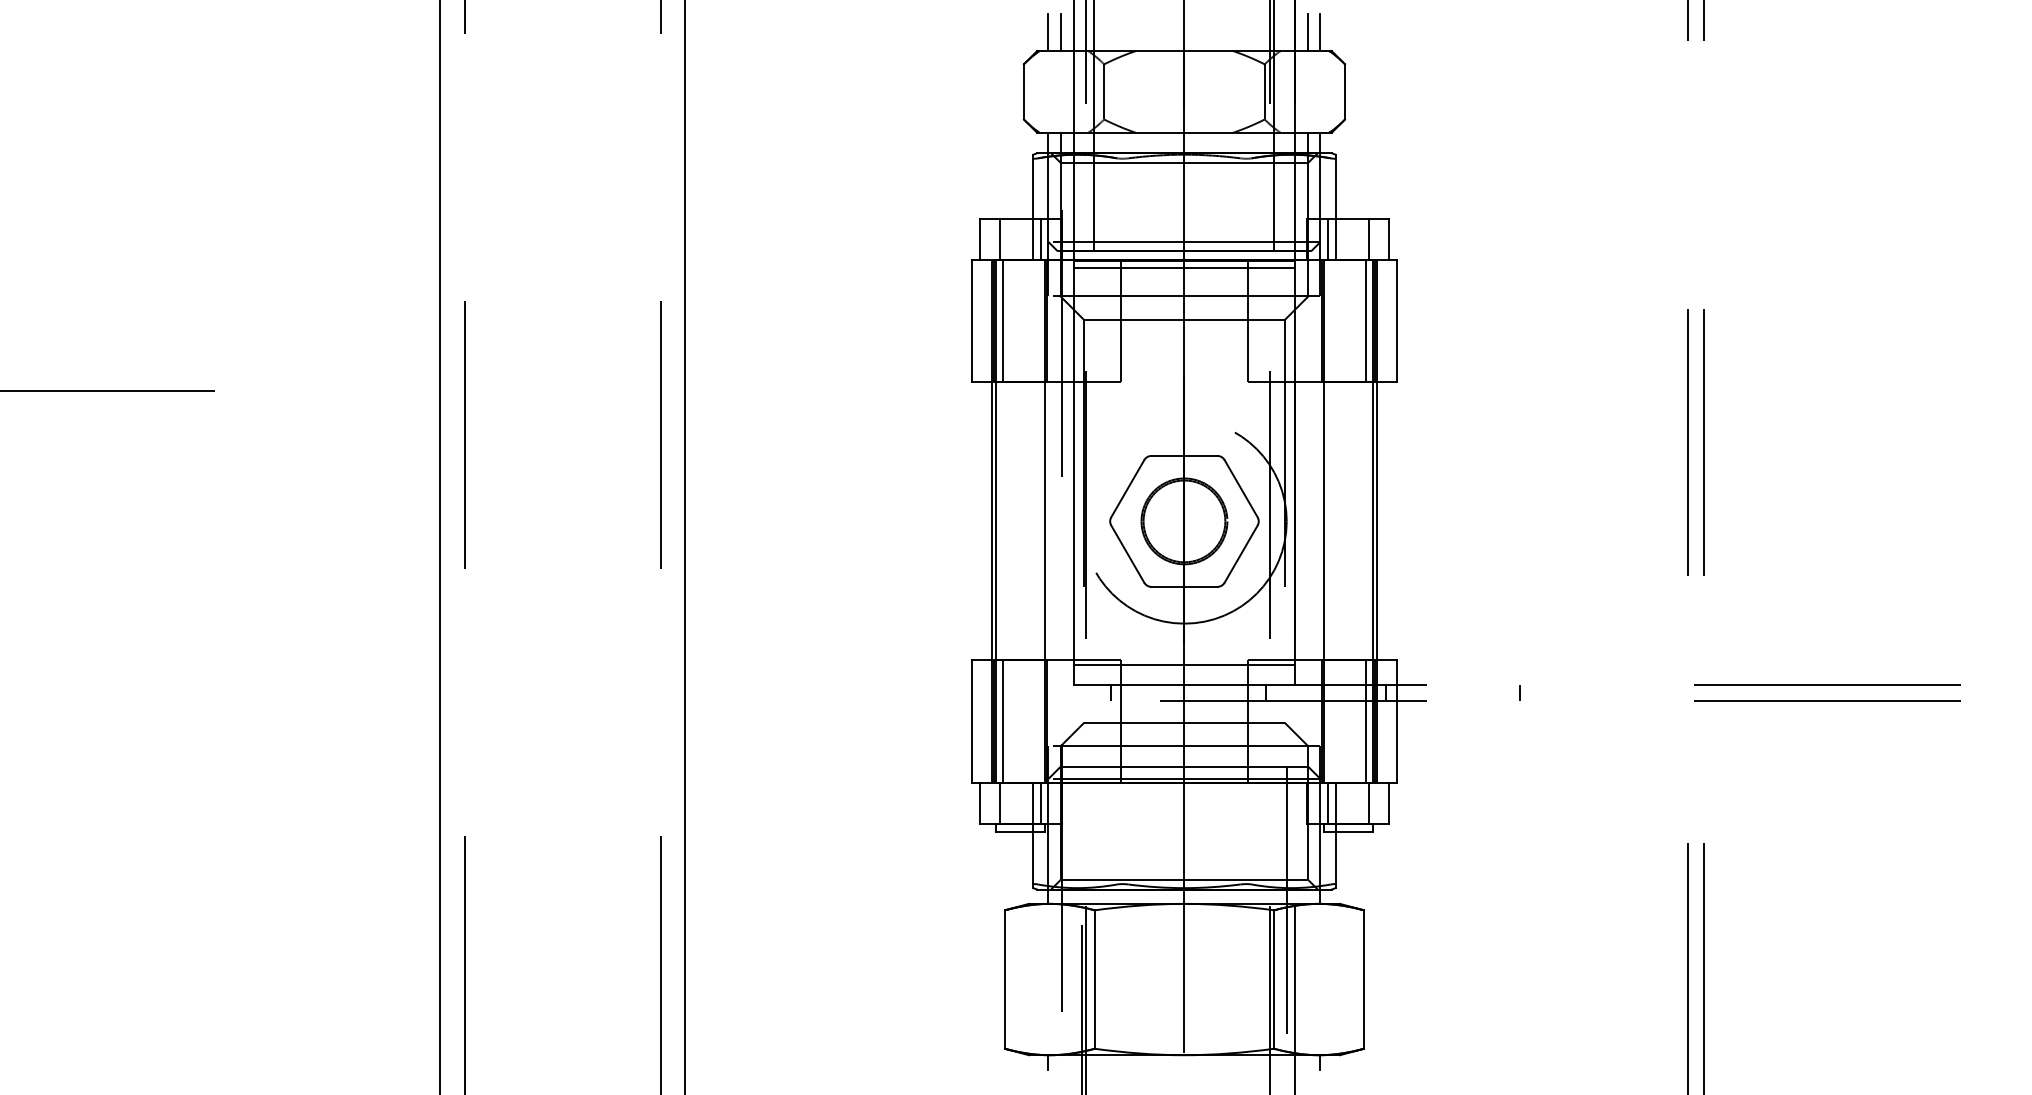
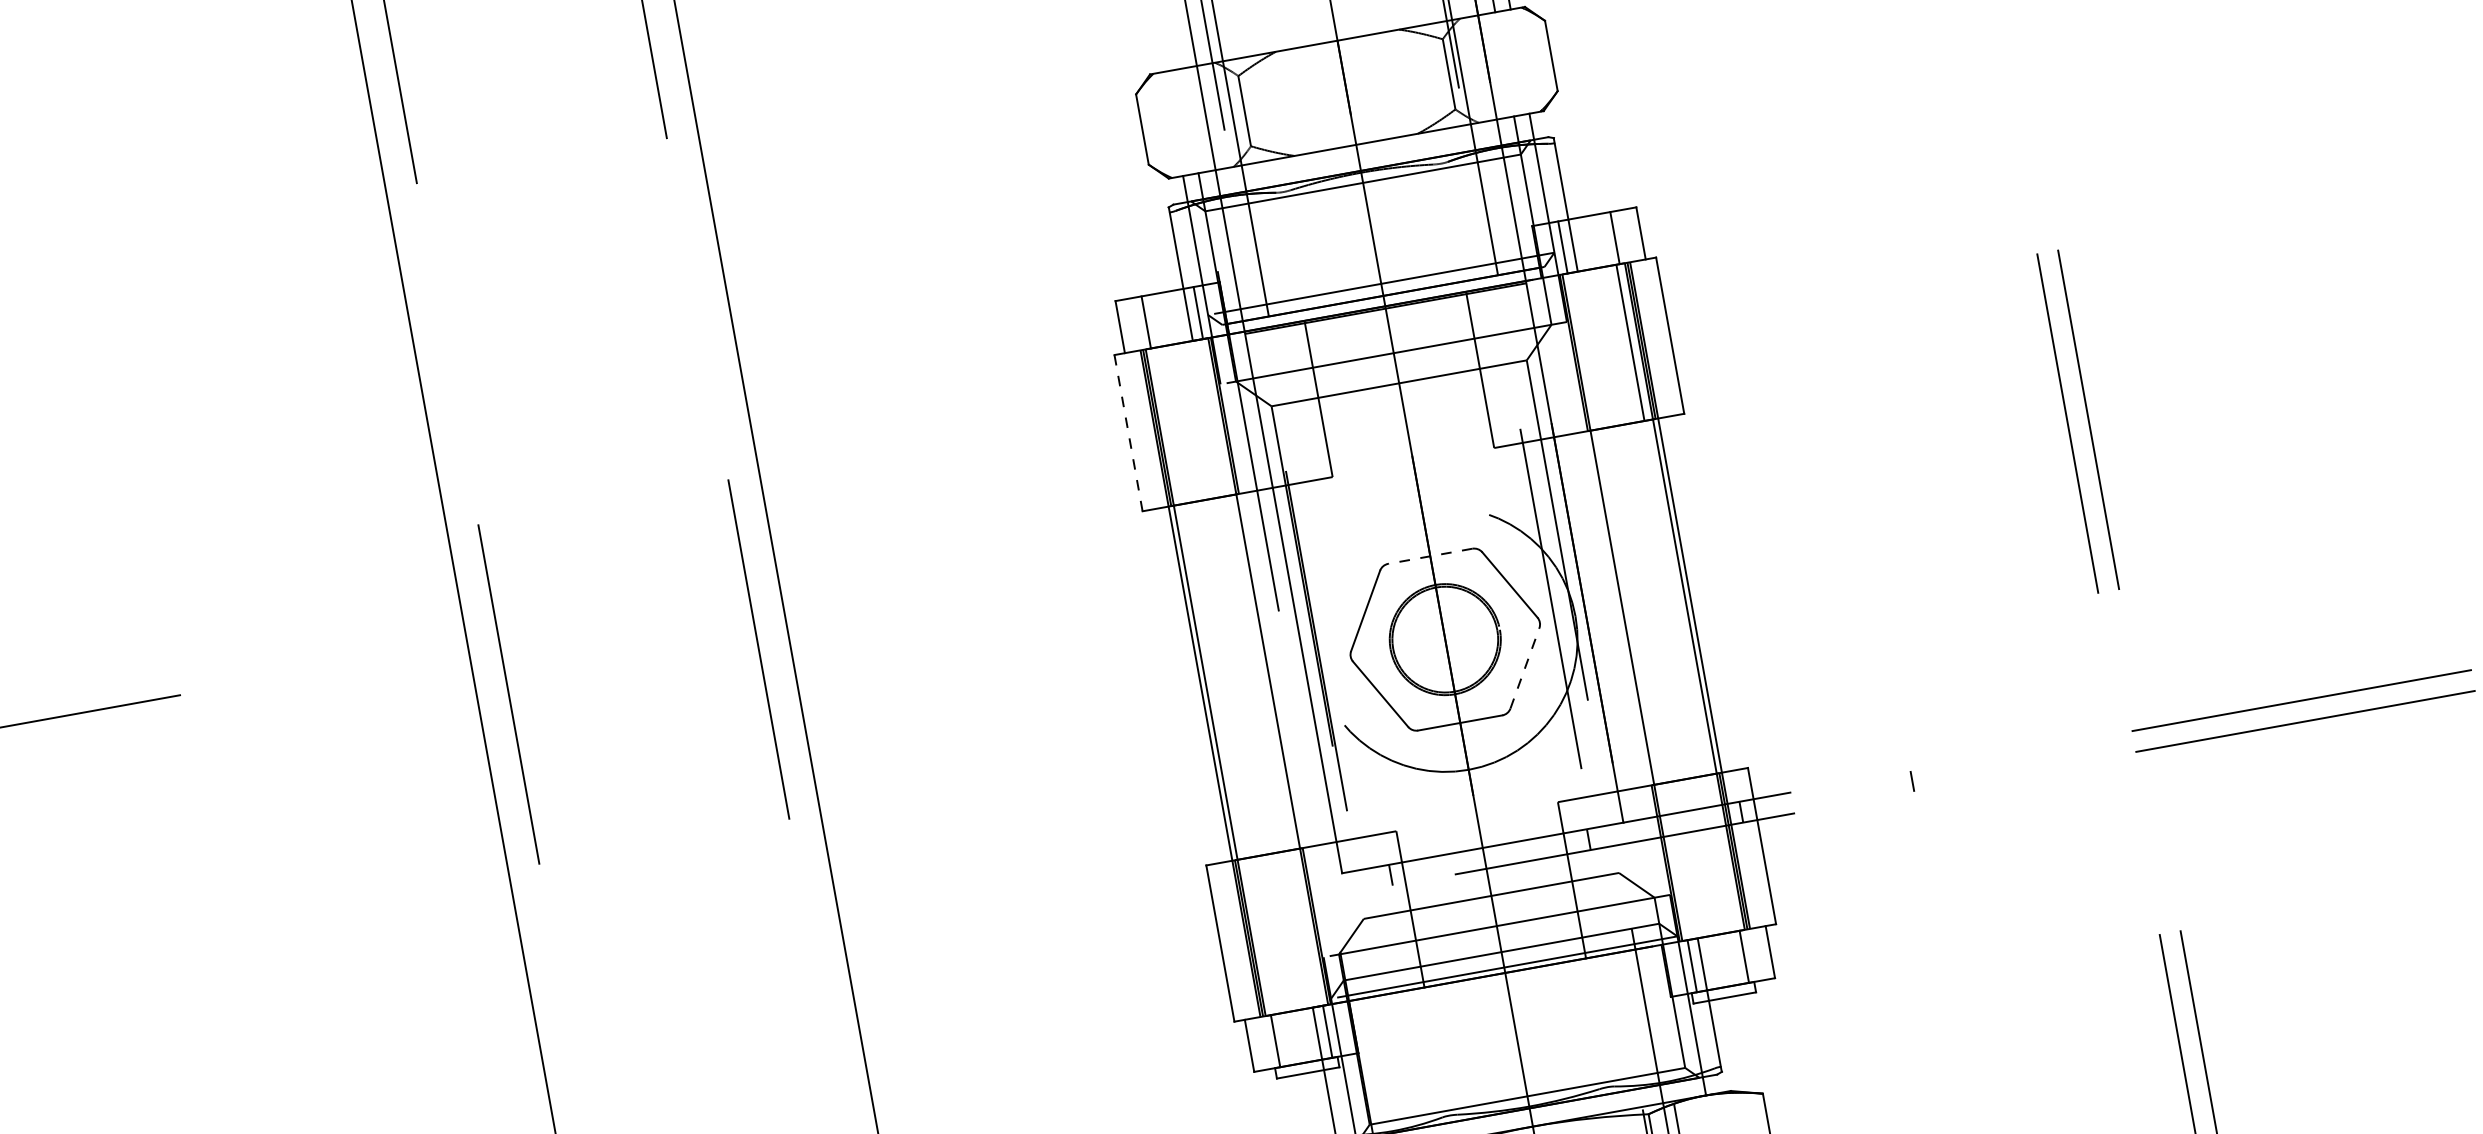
line: (1048, 32) -> (1160, 48), removed
line: (1060, 32) -> (1175, 45), removed
line: (1184, 268) -> (1387, 317), removed
line: (1002, 320) -> (1167, 425), removed
line: (971, 321) -> (1128, 433), solid -> dashed
line: (1183, 455) -> (1428, 555), solid -> dashed
line: (1241, 553) -> (1525, 667), solid -> dashed
line: (1184, 664) -> (1478, 821), removed
line: (1002, 721) -> (1259, 936), removed
line: (1365, 721) -> (1721, 852), removed

